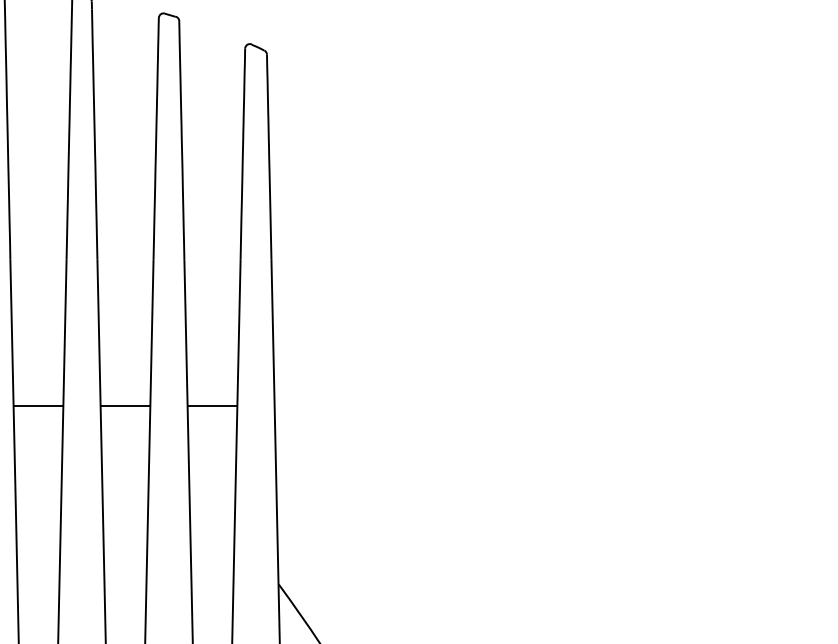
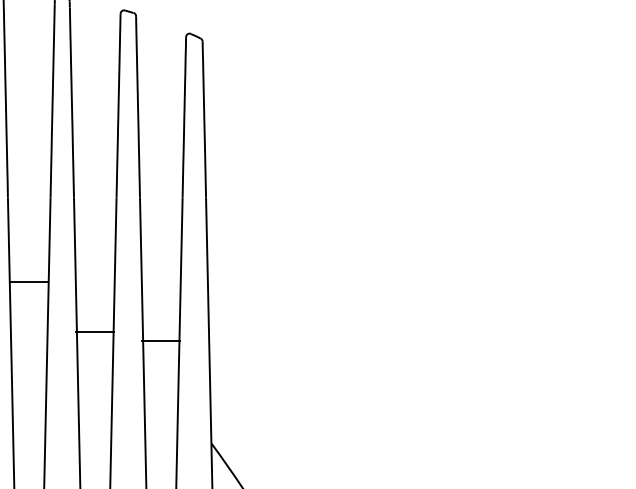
line: (38, 405) -> (29, 282), moved
line: (125, 405) -> (95, 332), moved
line: (212, 405) -> (161, 341), moved

